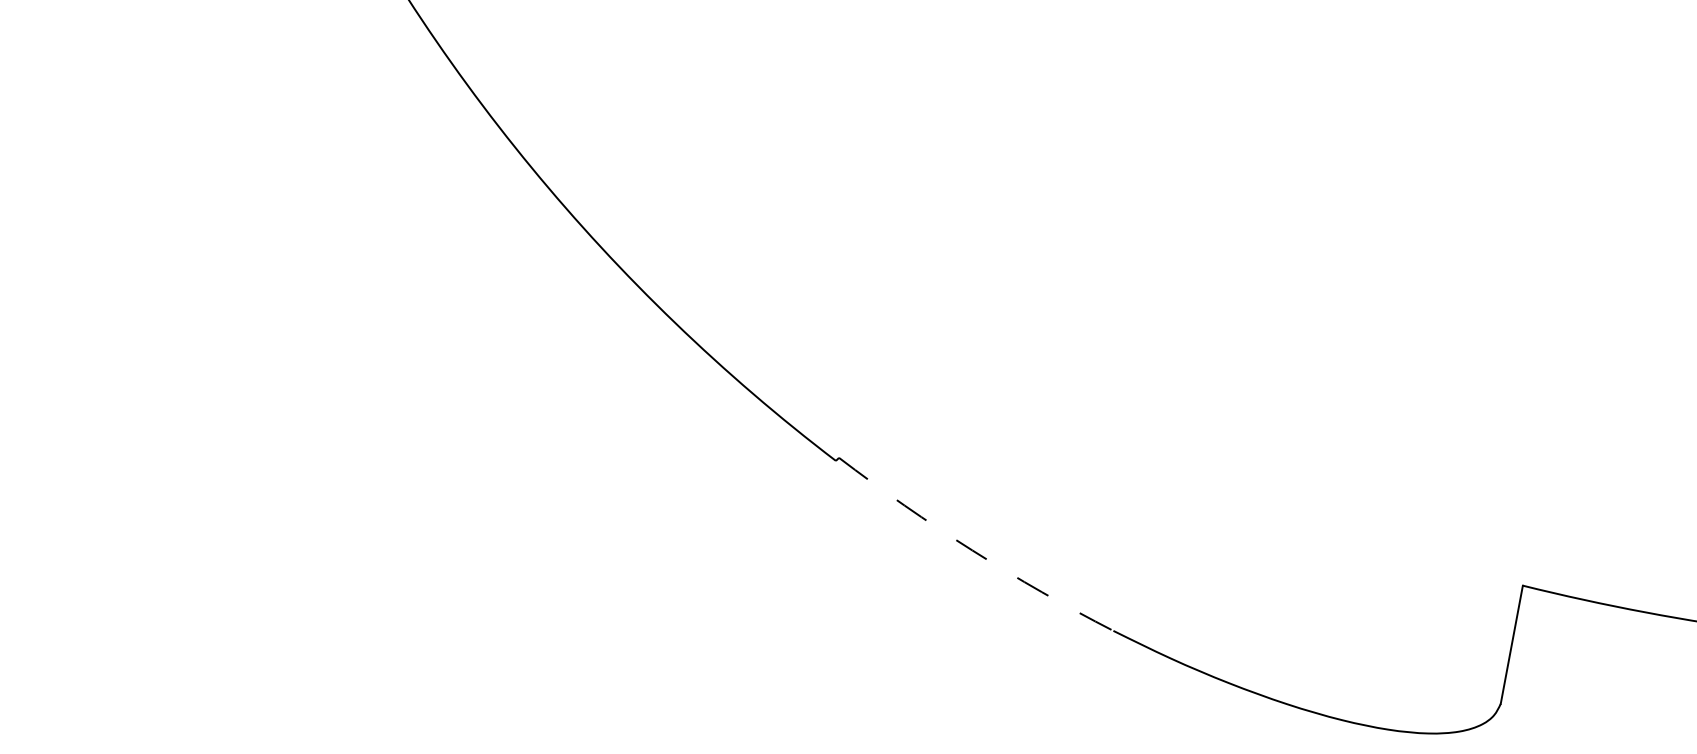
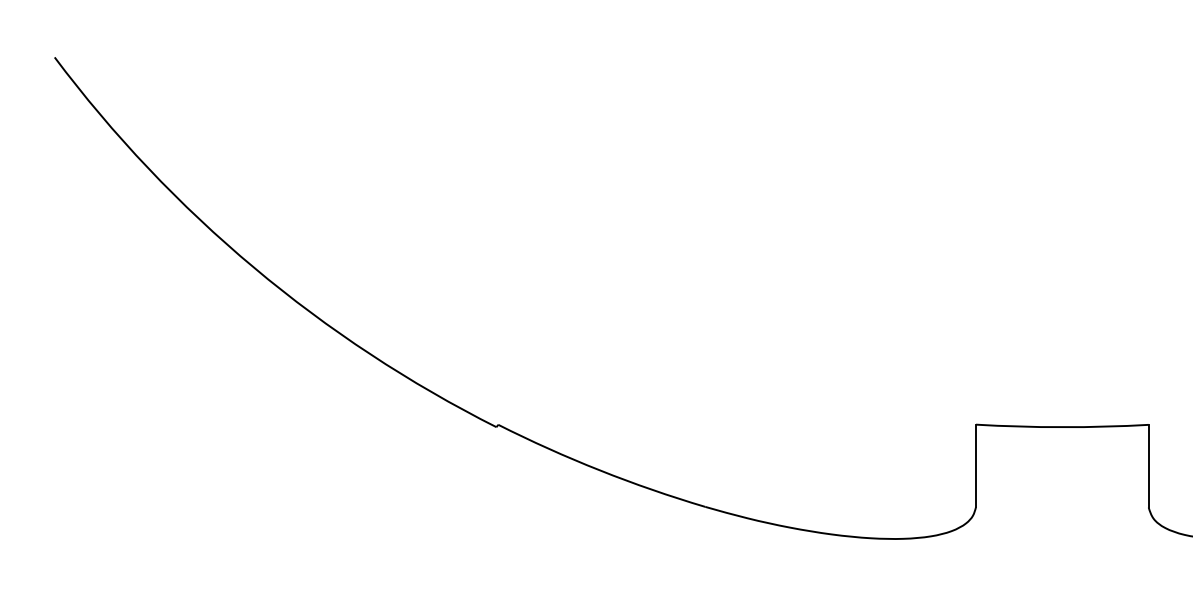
arc: (971, 550) -> (599, 470), dashed -> solid

